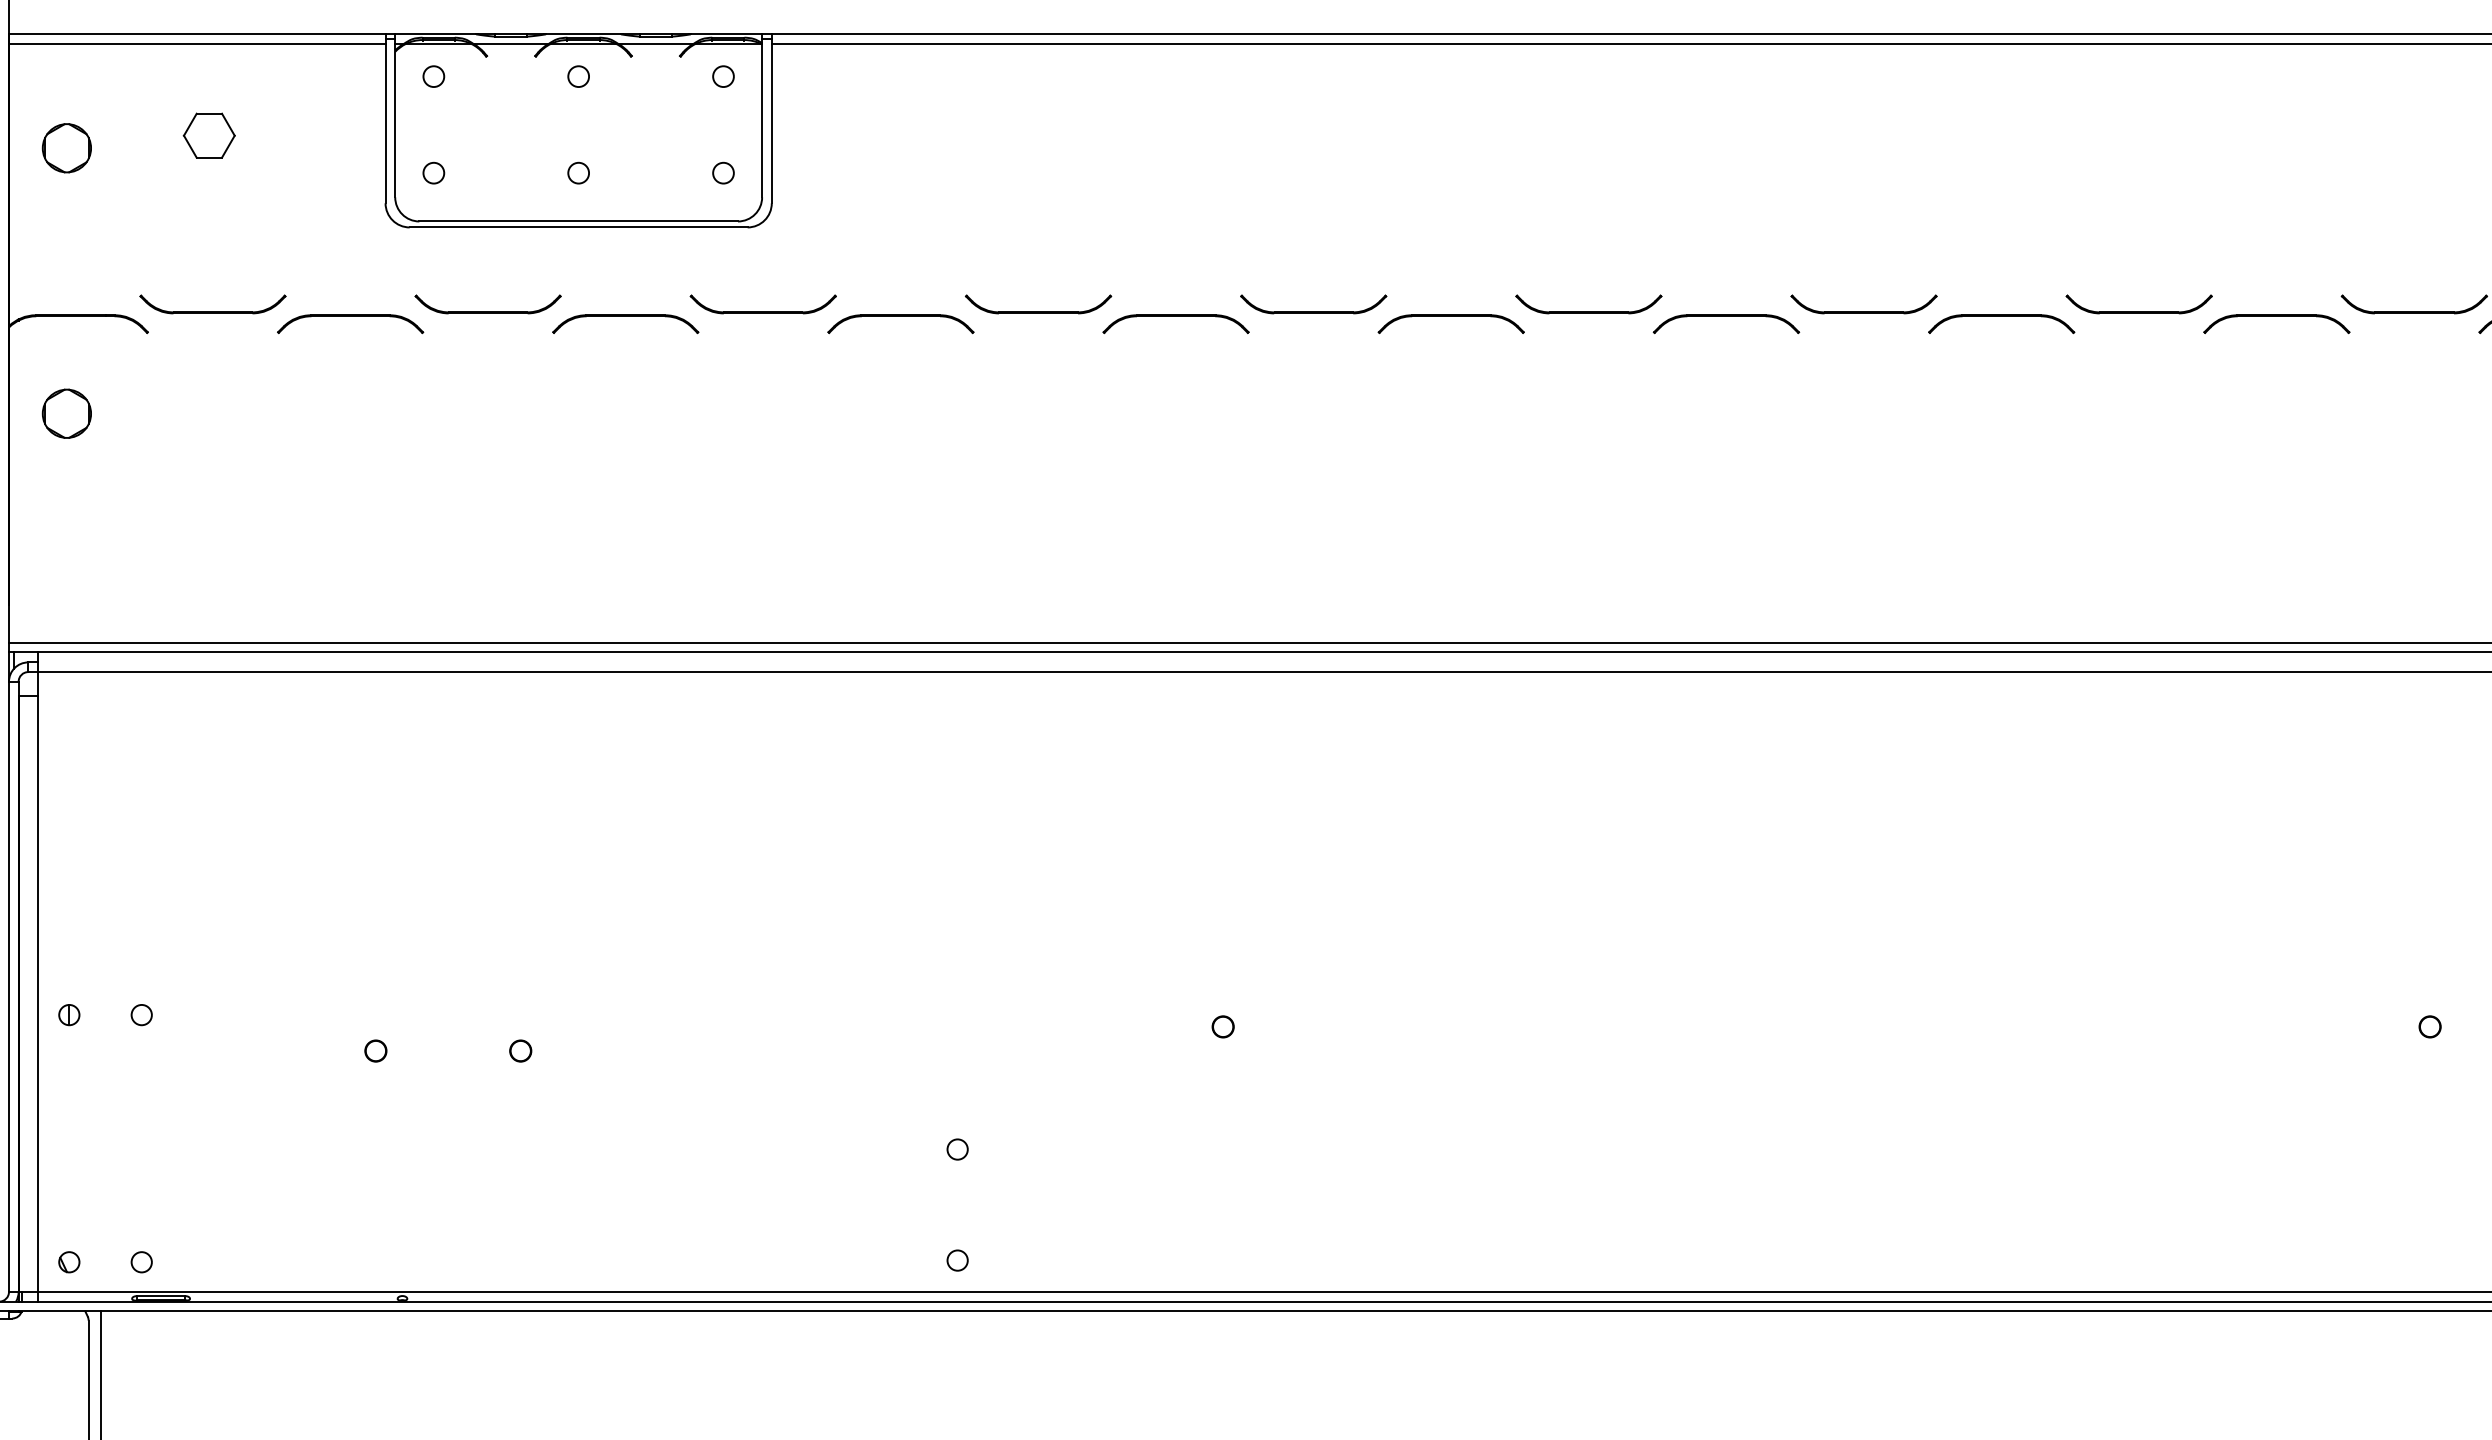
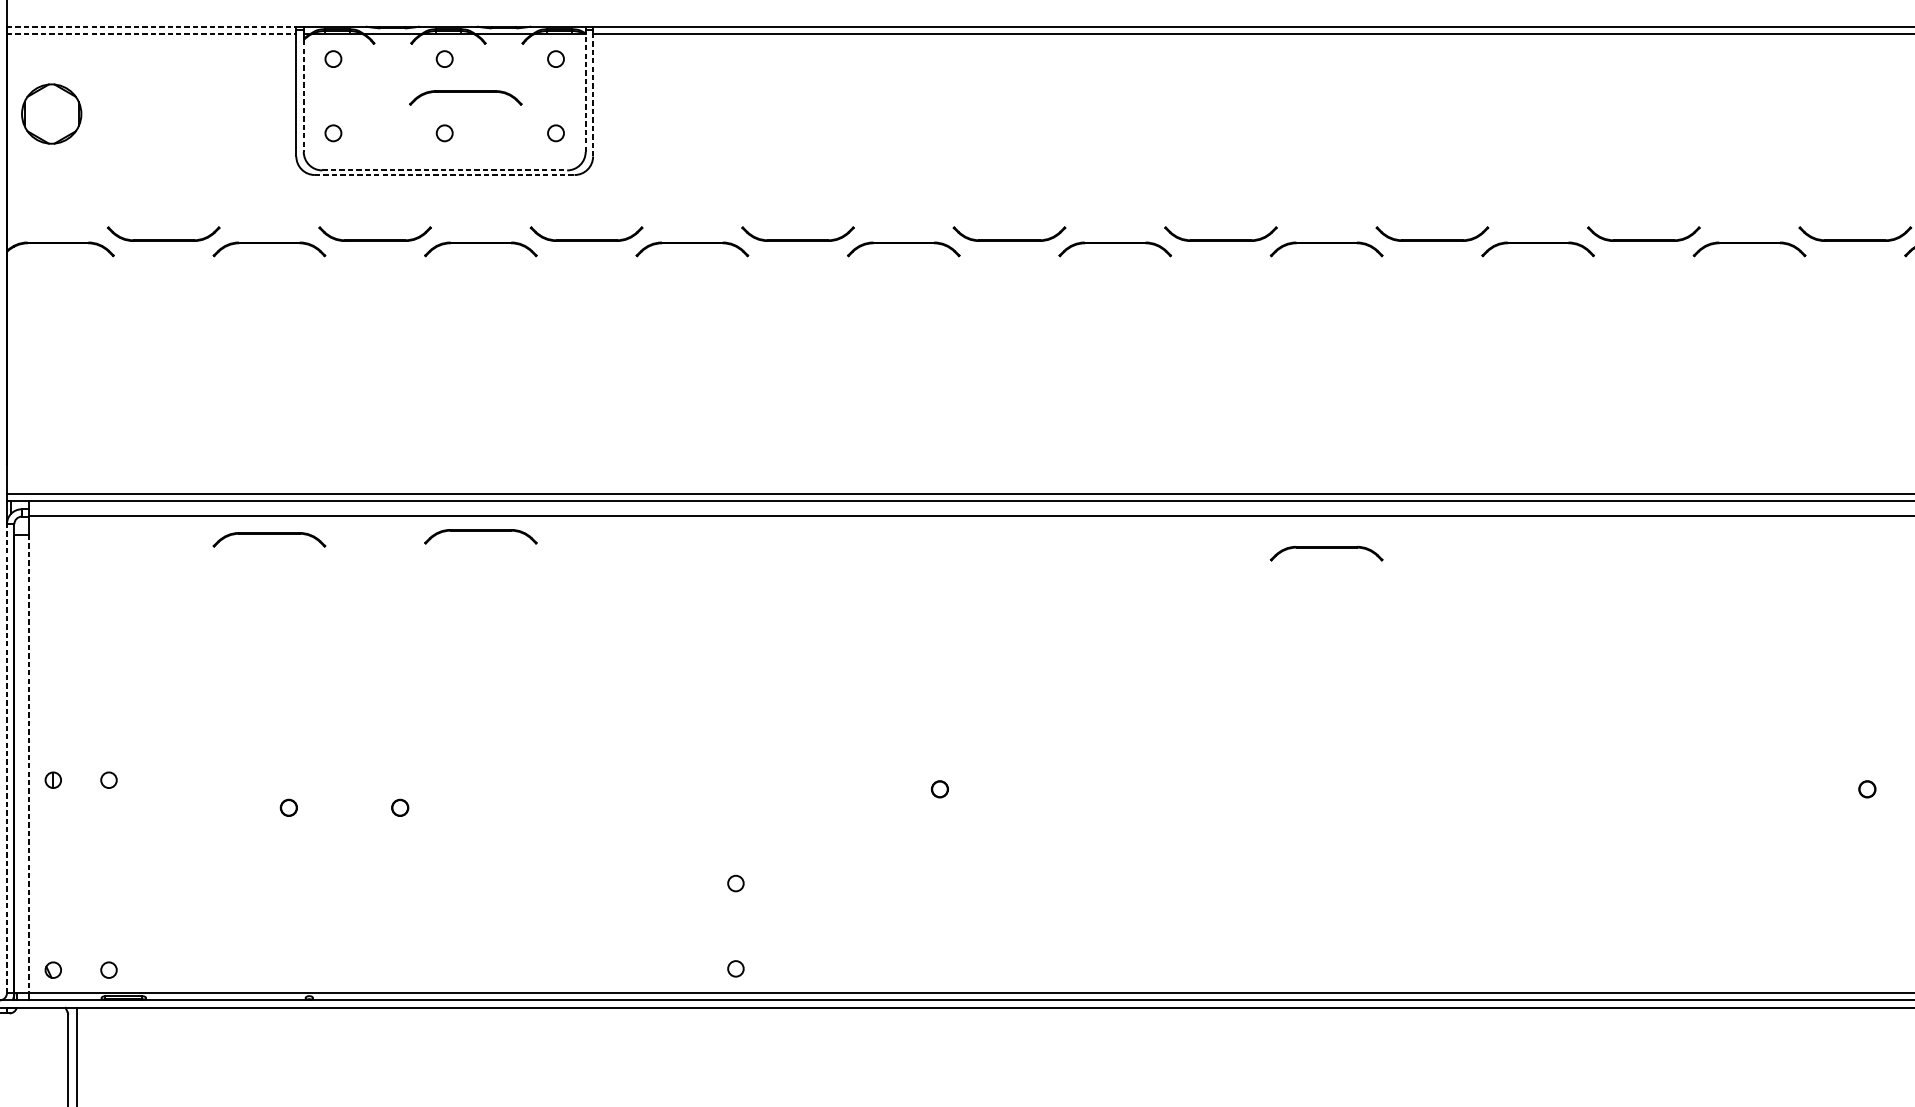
line: (197, 34) -> (151, 26), solid -> dashed
line: (197, 43) -> (151, 33), solid -> dashed
part: (605, 119) -> (465, 92), added
line: (762, 120) -> (585, 92), solid -> dashed
line: (771, 123) -> (592, 95), solid -> dashed
line: (395, 124) -> (303, 95), solid -> dashed
part: (208, 135) -> (160, 104), removed
part: (66, 148) -> (51, 114), size x1.6
line: (579, 221) -> (445, 170), solid -> dashed
line: (578, 227) -> (444, 175), solid -> dashed
part: (66, 413) -> (51, 317), removed
part: (625, 690) -> (480, 530), added
part: (350, 694) -> (269, 533), added
part: (1726, 712) -> (1326, 547), added
line: (9, 986) -> (7, 758), solid -> dashed
line: (37, 994) -> (28, 764), solid -> dashed

